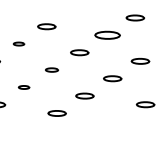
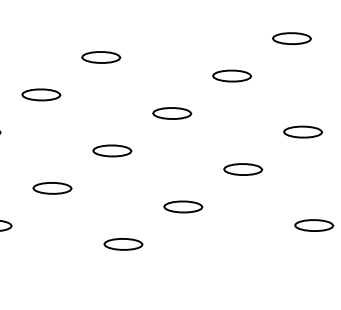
part: (107, 35) -> (231, 76), size x0.71
part: (18, 43) -> (40, 93), size x1.67
part: (51, 69) -> (111, 149), size x1.43
part: (23, 87) -> (50, 188), size x1.67

